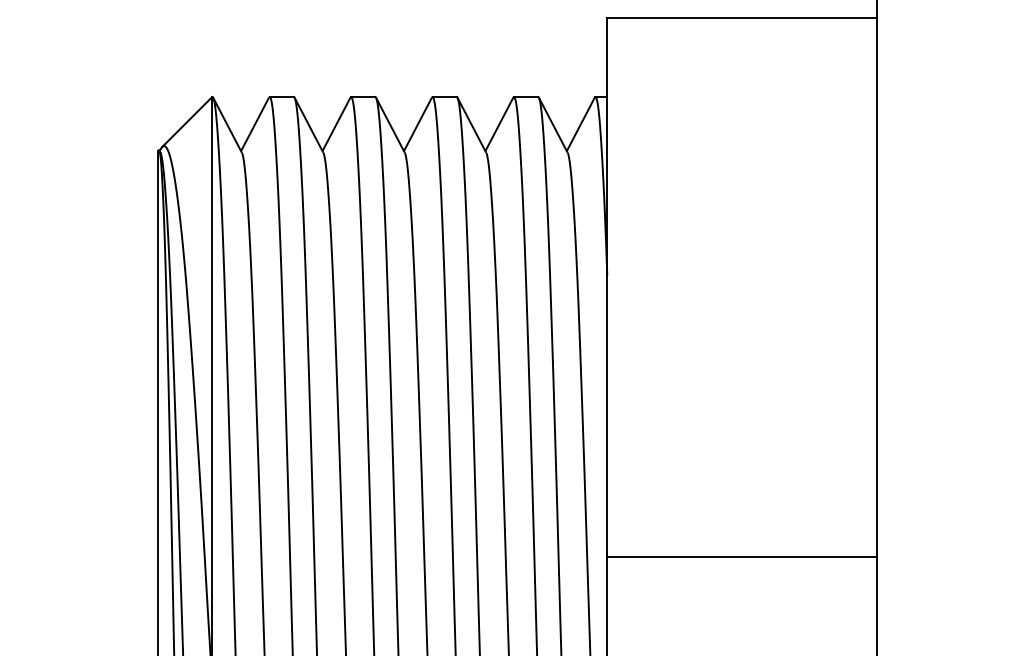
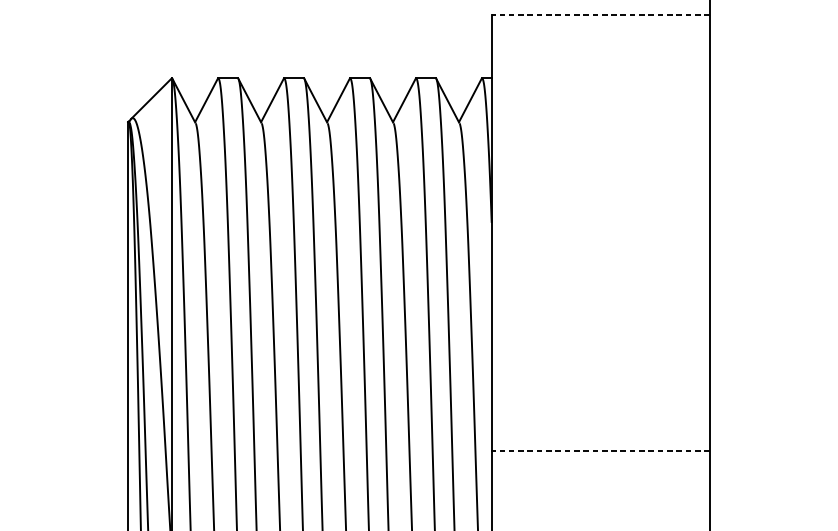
line: (741, 18) -> (600, 14), solid -> dashed
line: (741, 557) -> (600, 451), solid -> dashed

